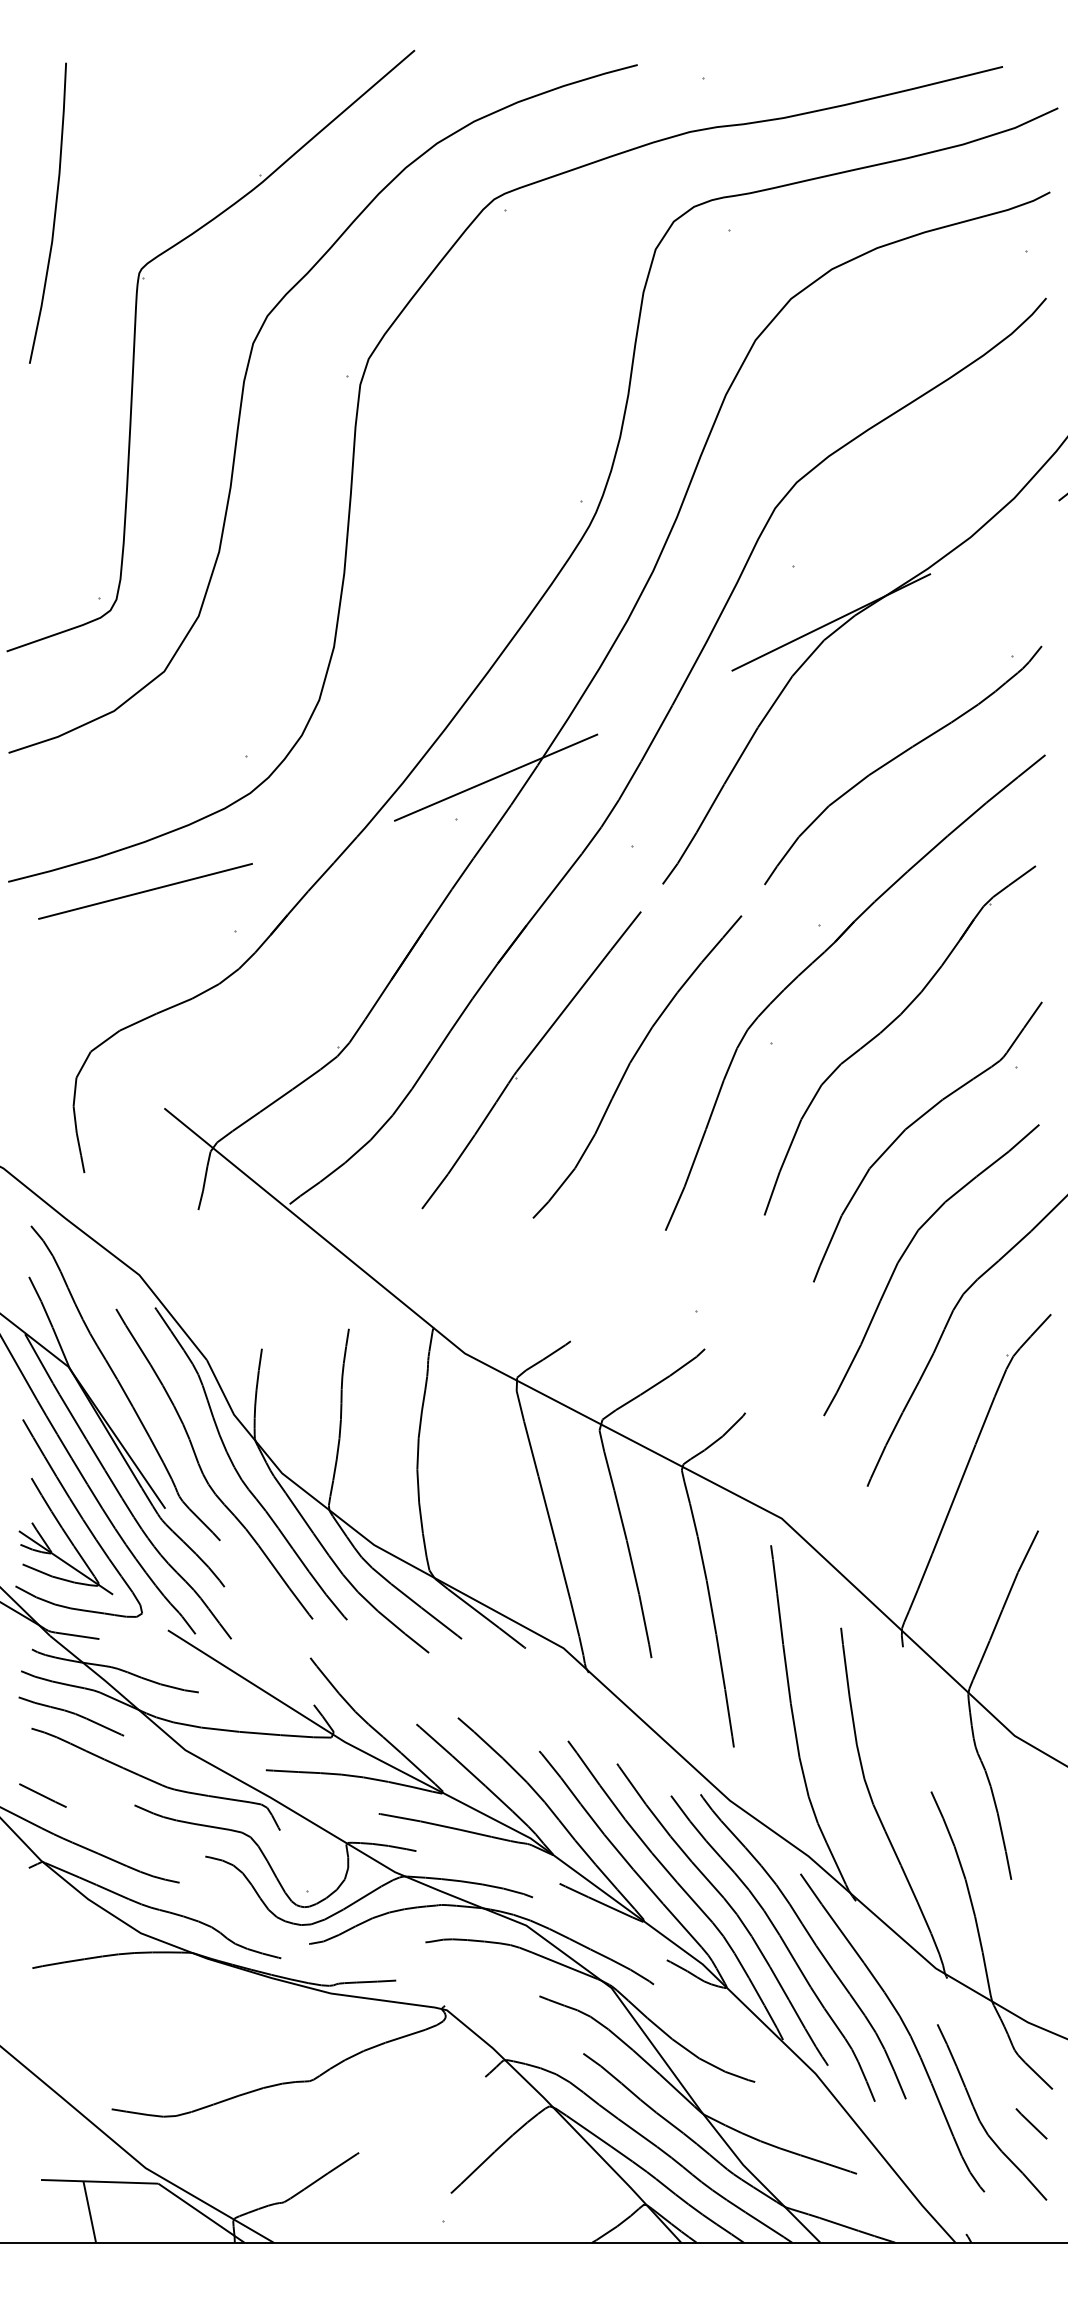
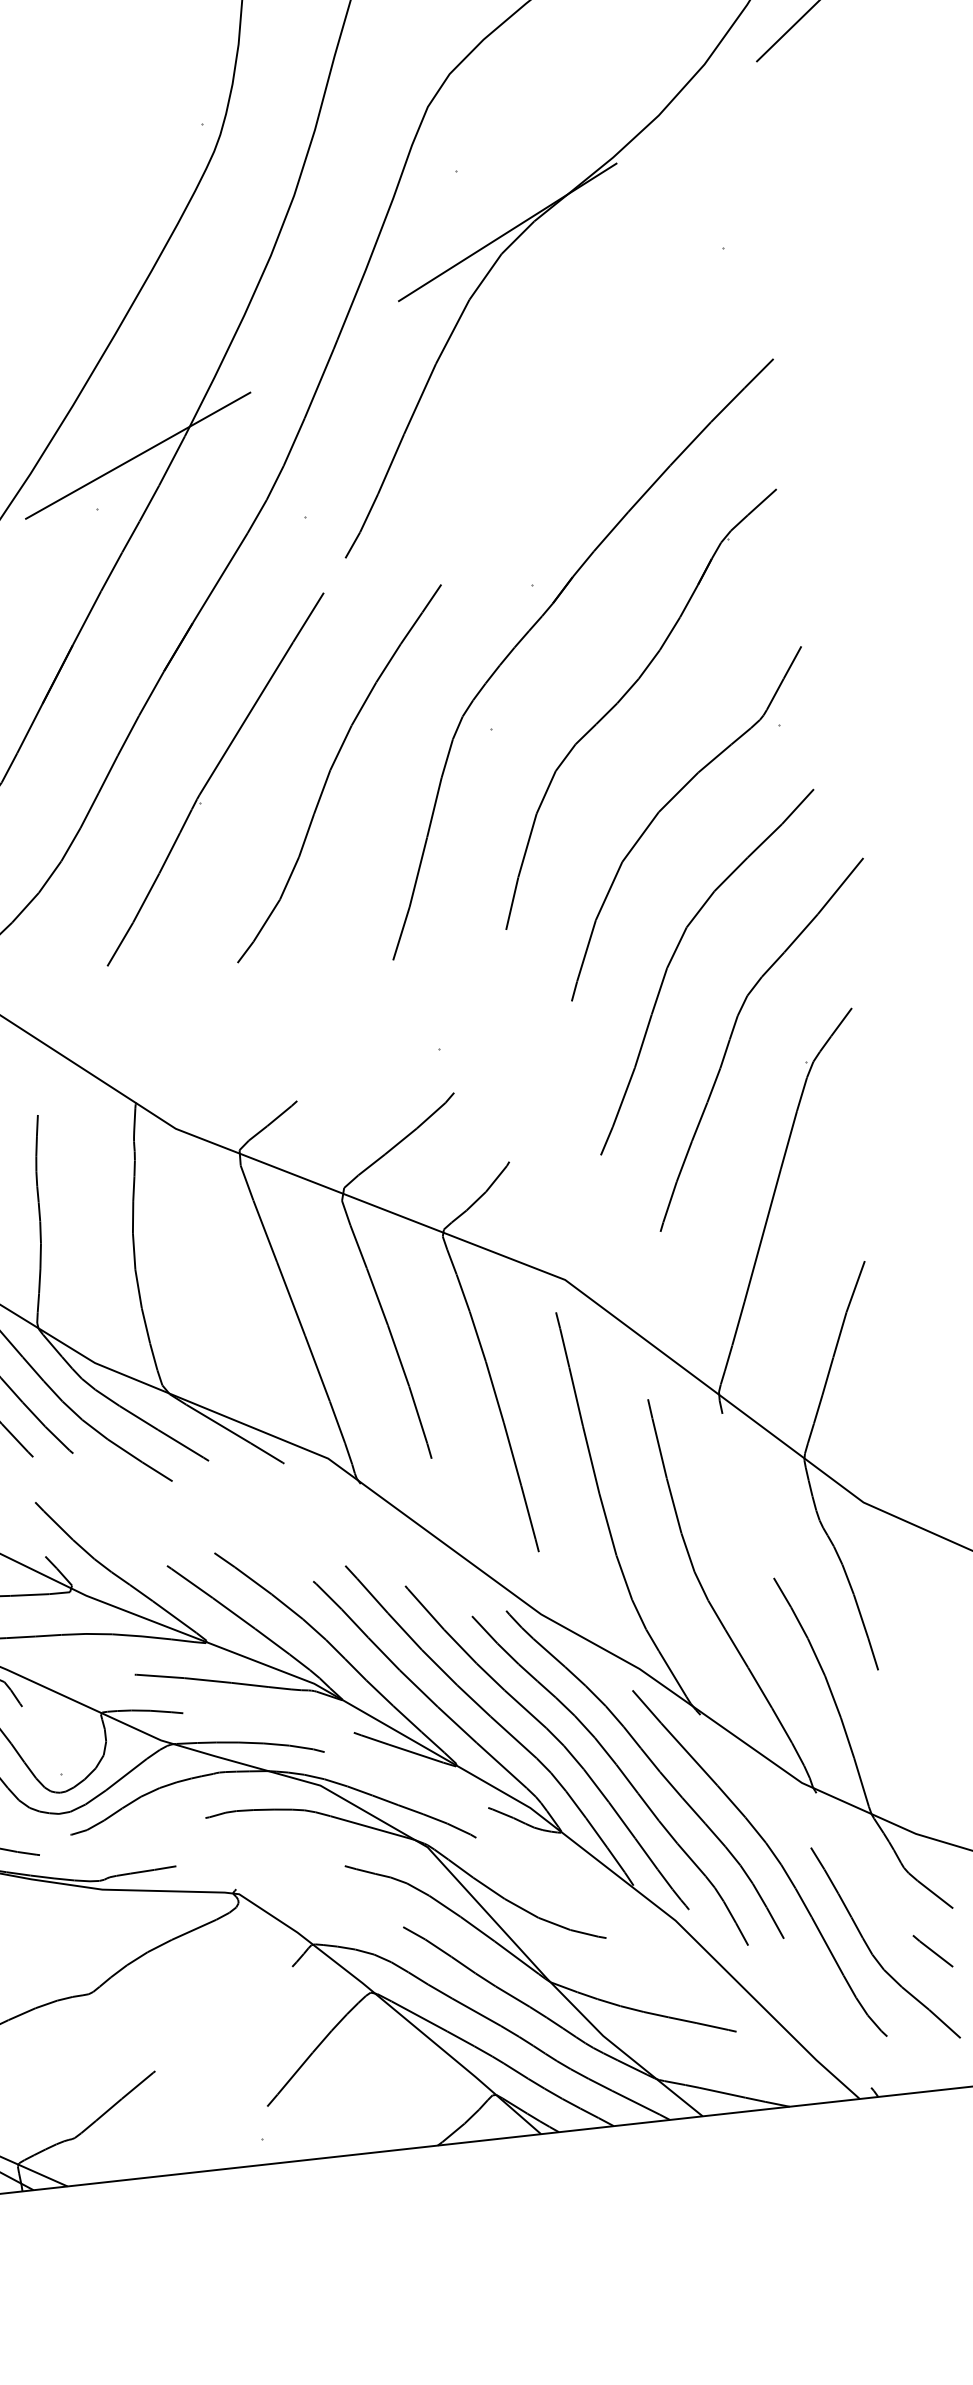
curve: (898, 757) -> (603, 380), removed

